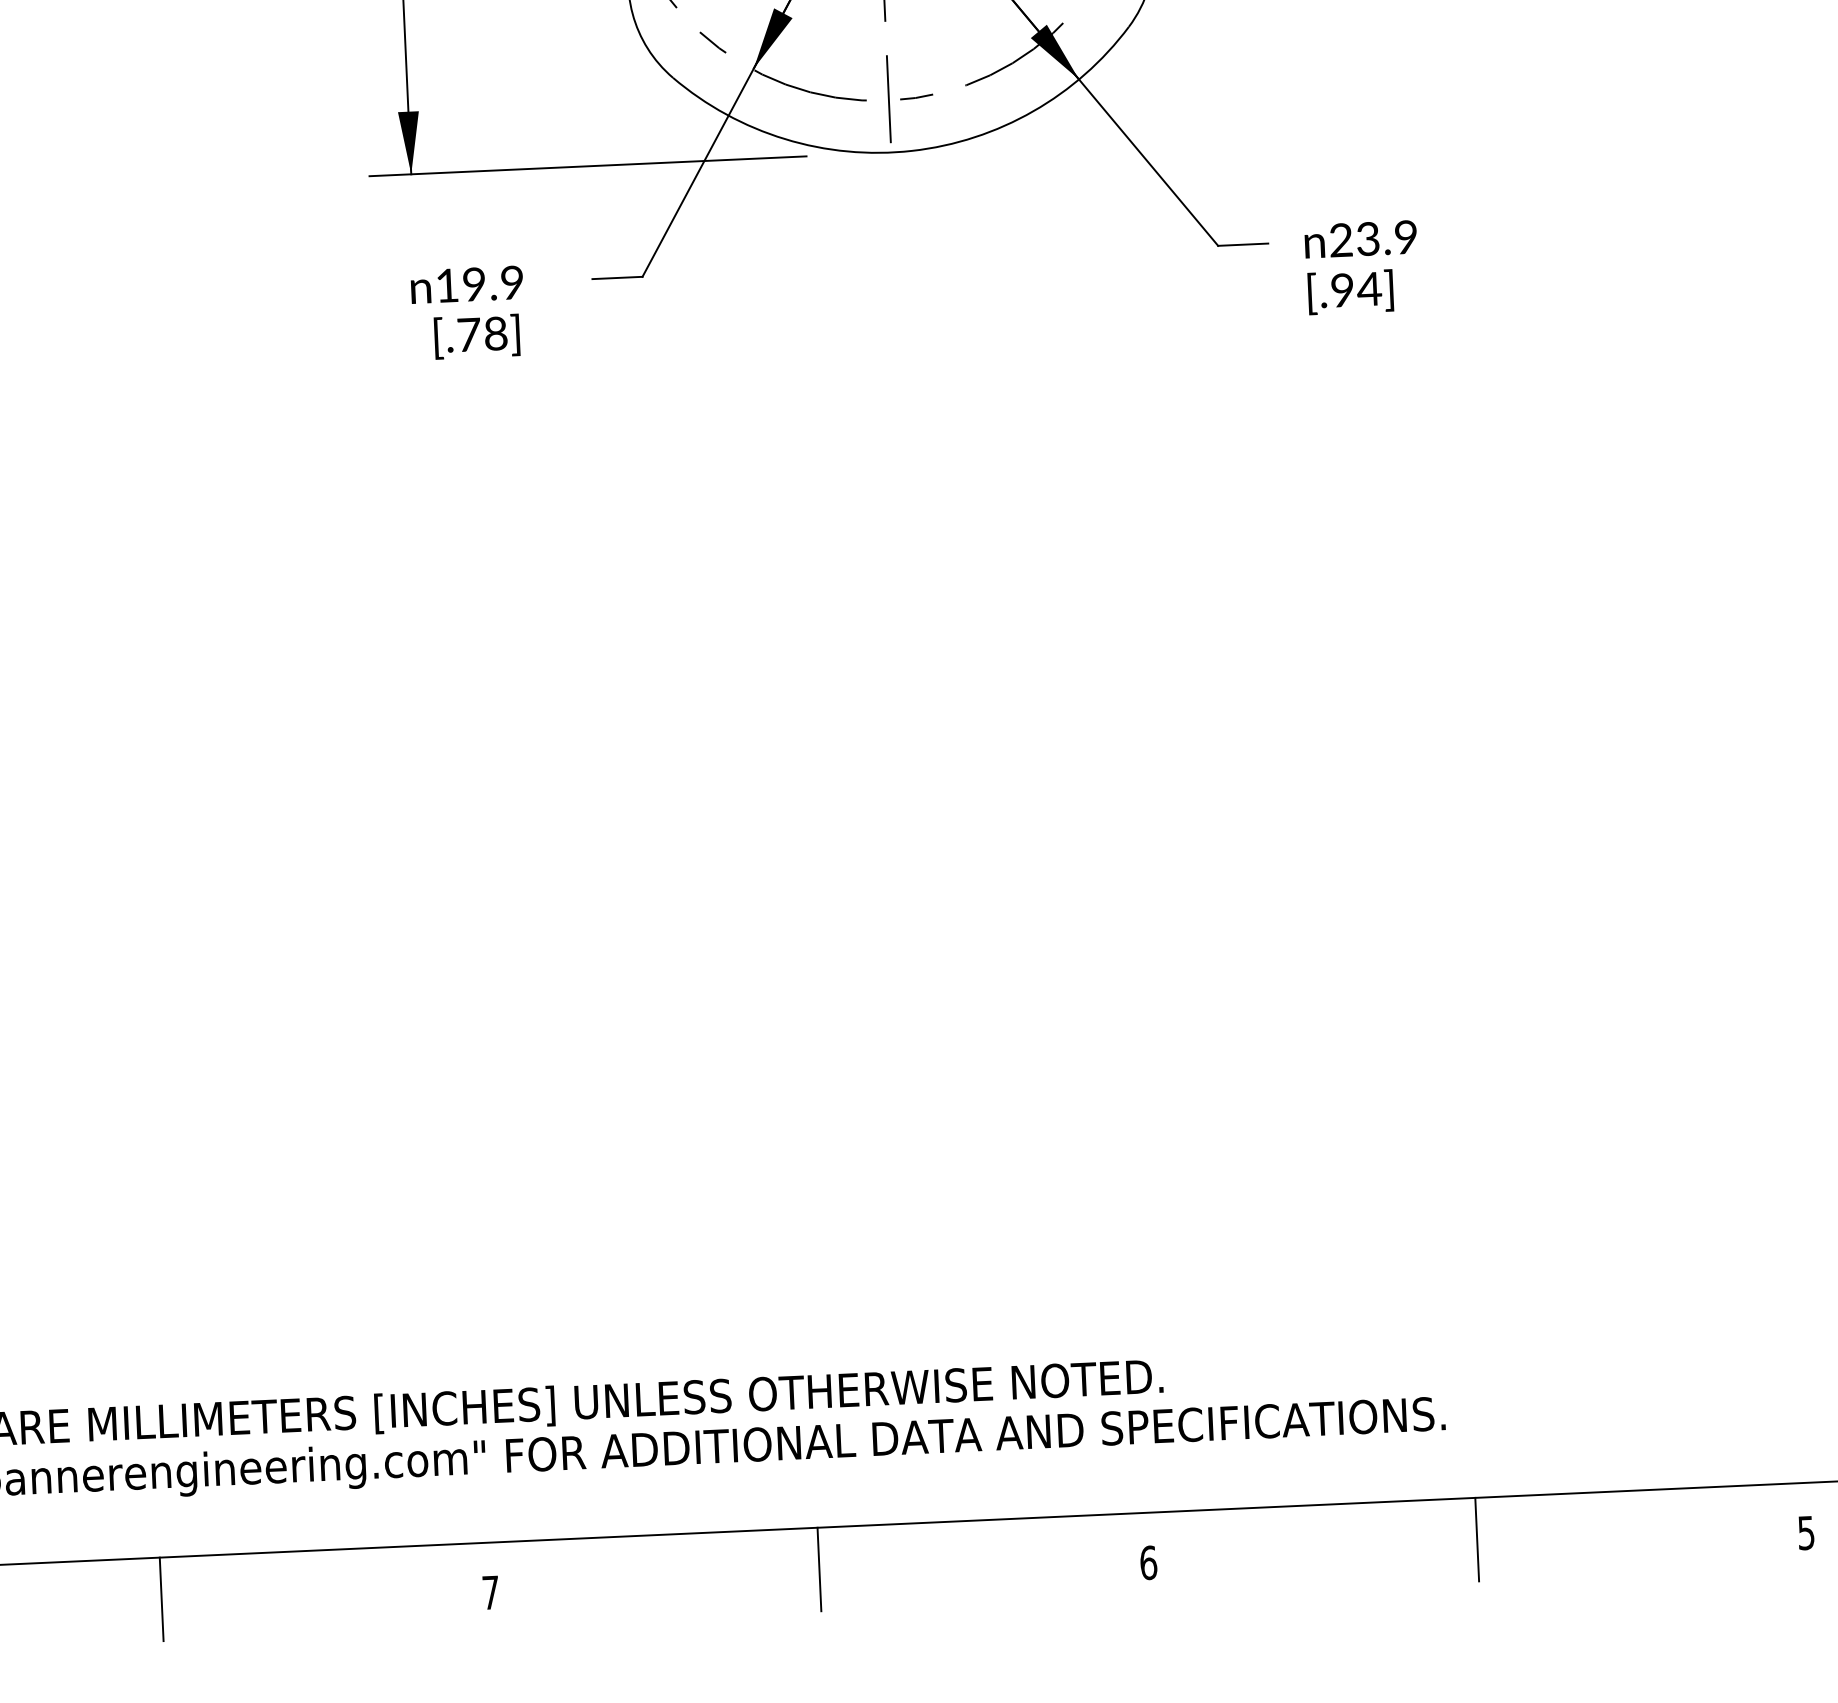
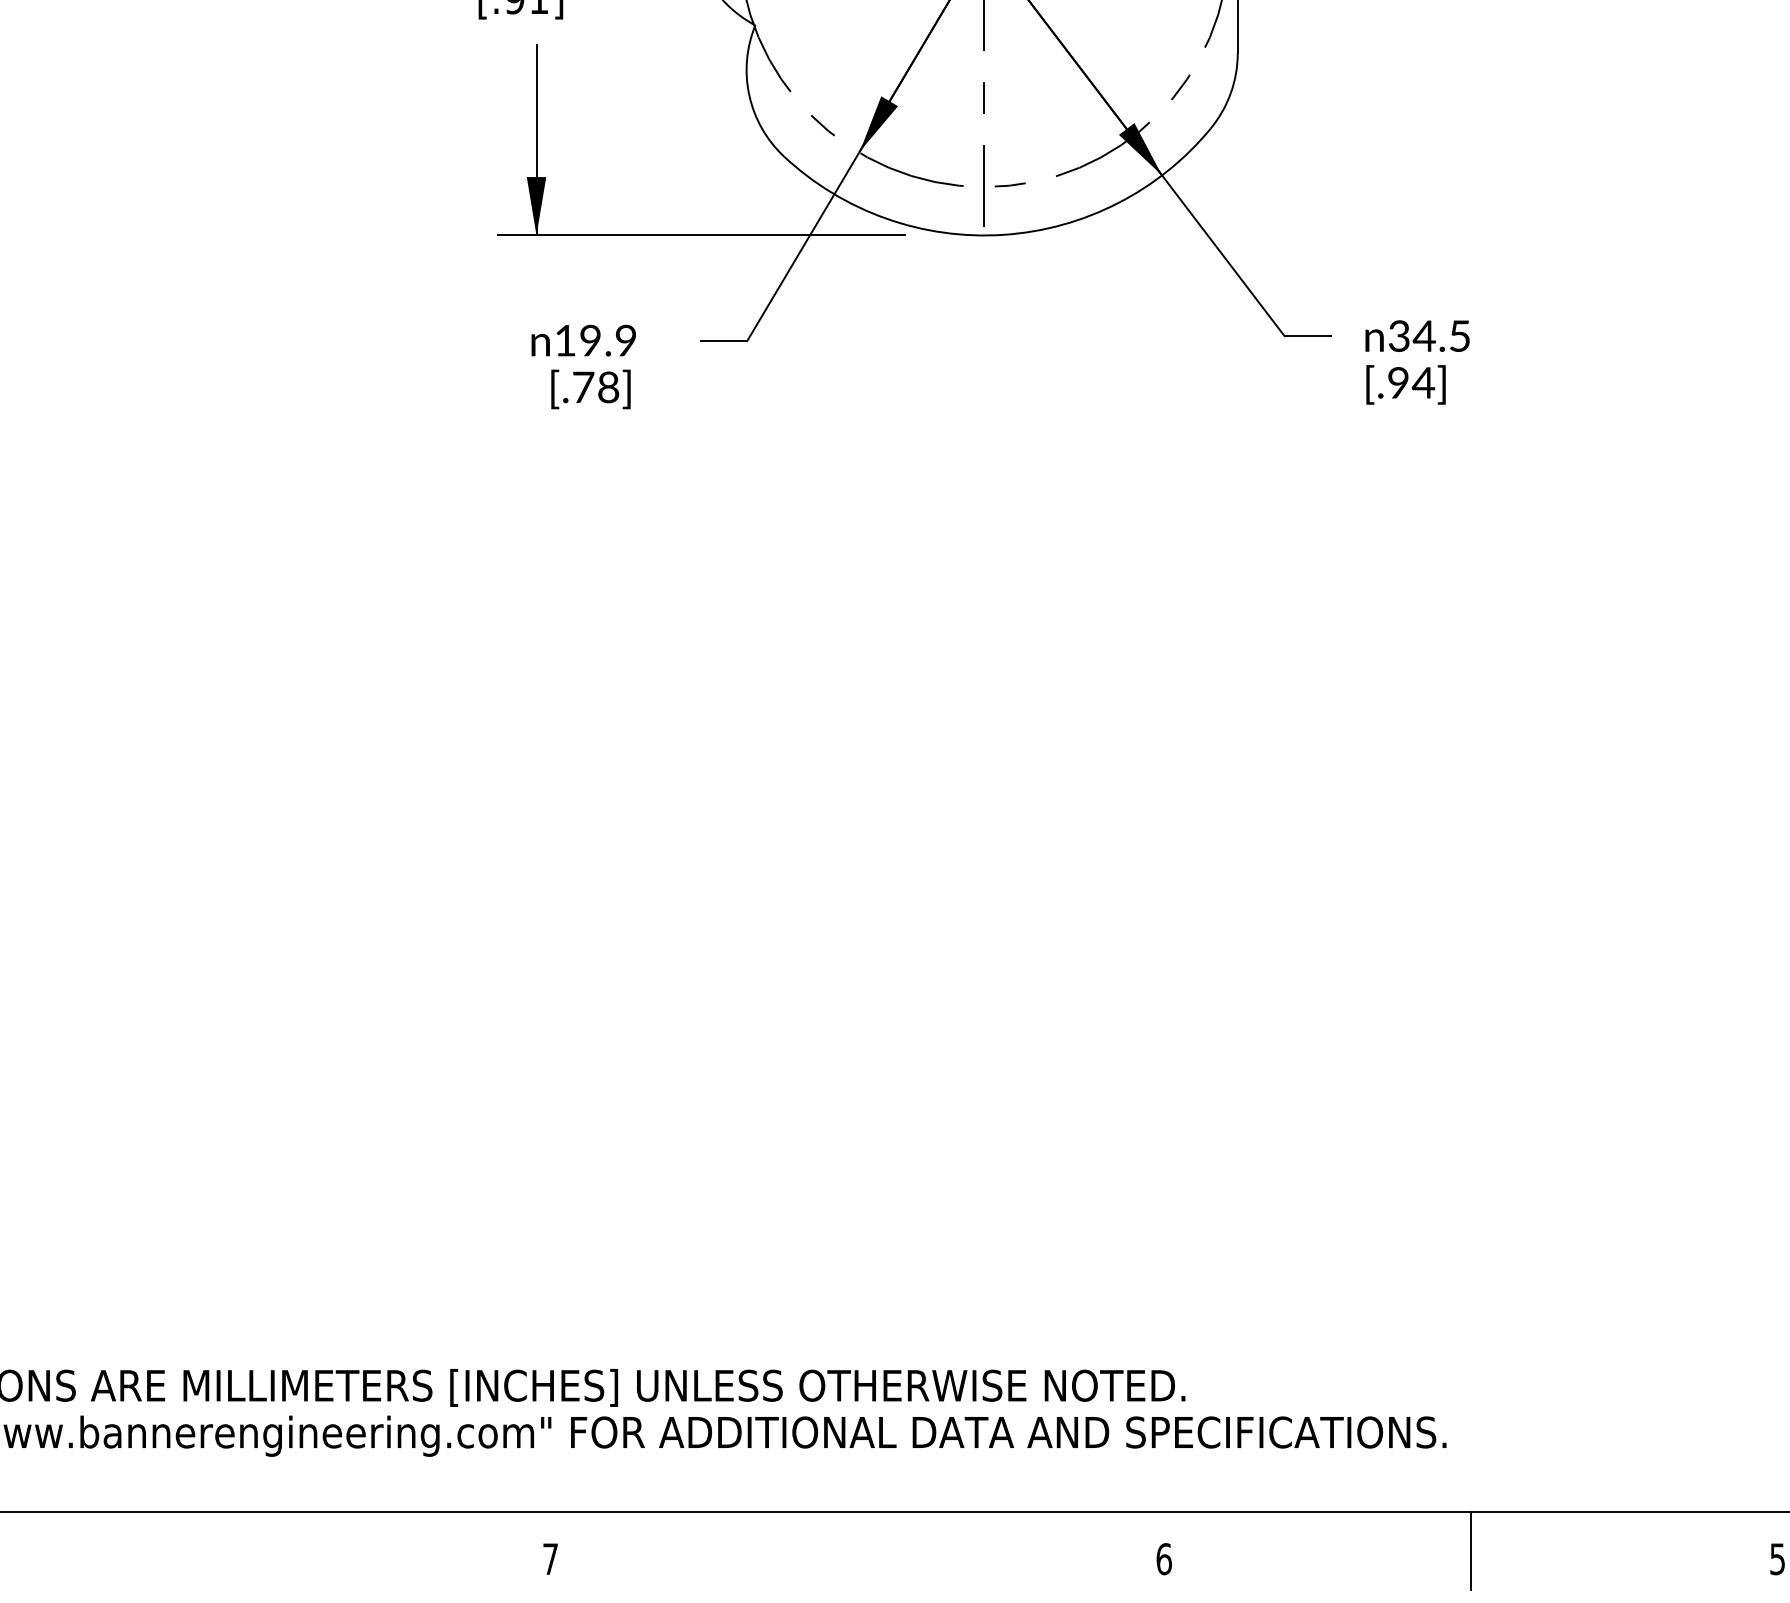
text: (1372, 238) -> (1428, 335), 23.9 -> 34.5
line: (819, 1569) -> (857, 1551), removed
line: (161, 1599) -> (243, 1551), removed

